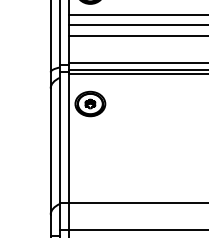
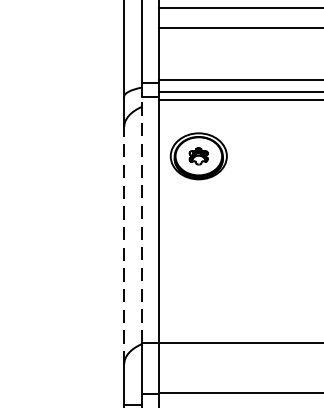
line: (60, 137) -> (142, 219), solid -> dashed
line: (50, 151) -> (123, 245), solid -> dashed

